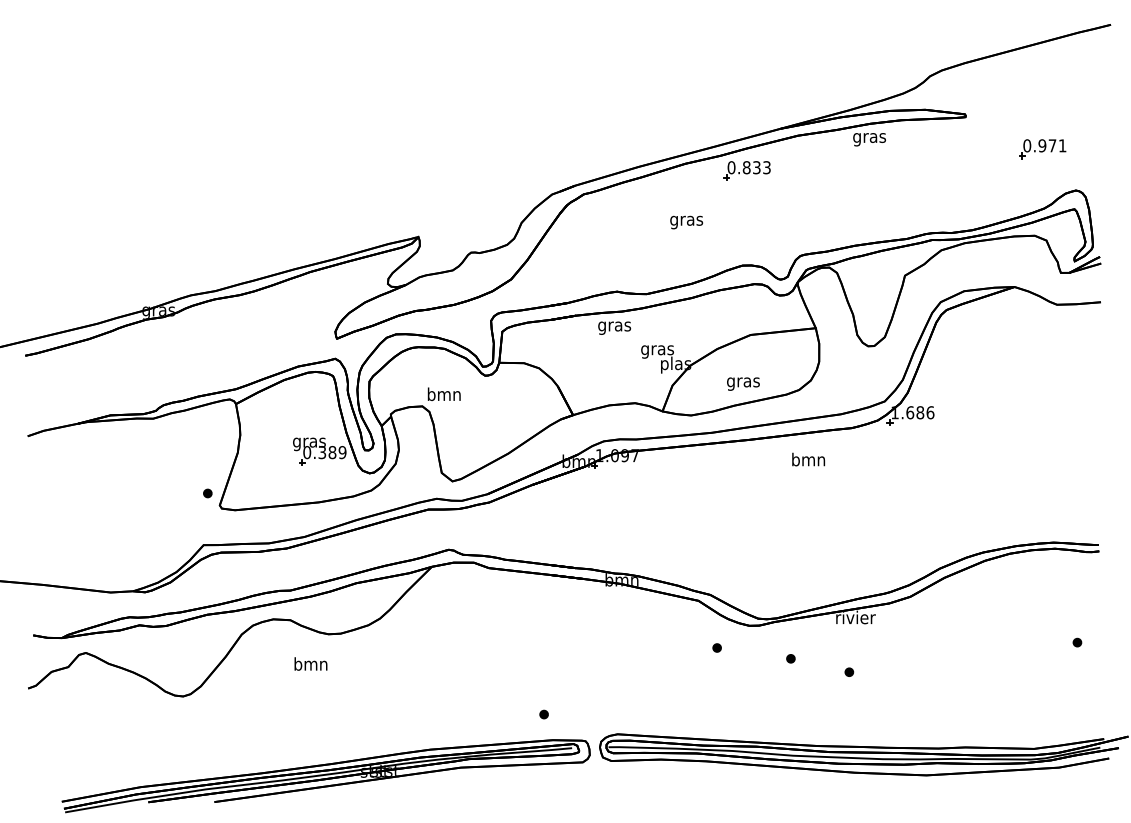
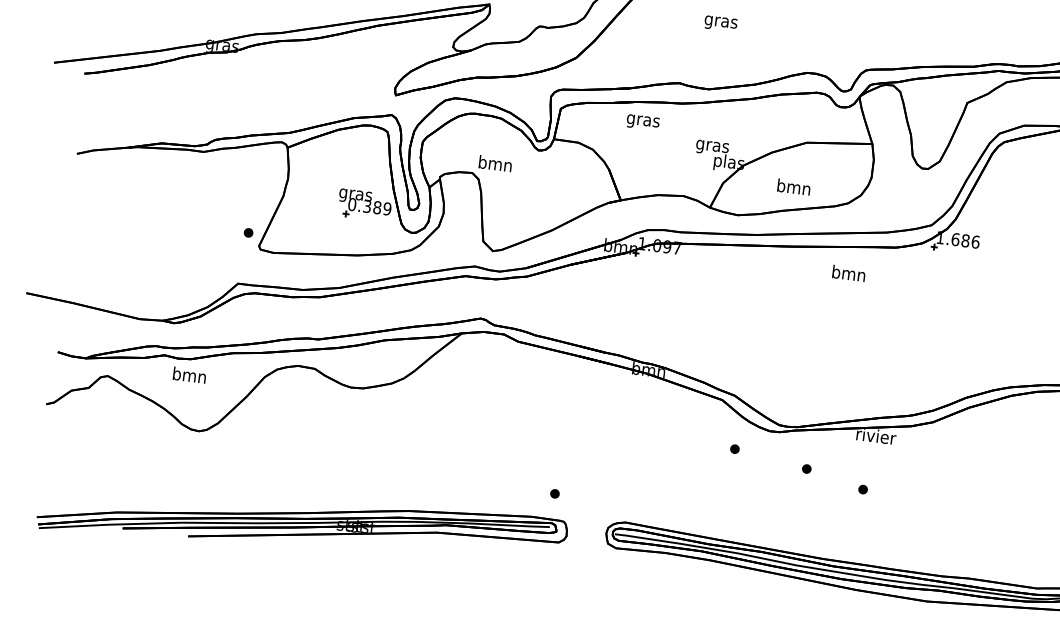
text: (686, 222) -> (720, 23), moved
text: (614, 327) -> (643, 121), moved
text: (743, 381) -> (794, 187), gras -> bmn
text: (310, 663) -> (189, 374), moved
part: (325, 776) -> (301, 524), moved

